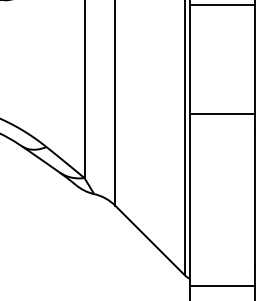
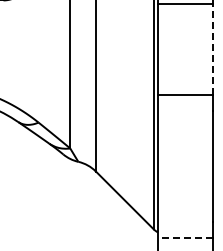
line: (255, 59) -> (212, 49), solid -> dashed
line: (221, 286) -> (184, 238), solid -> dashed

